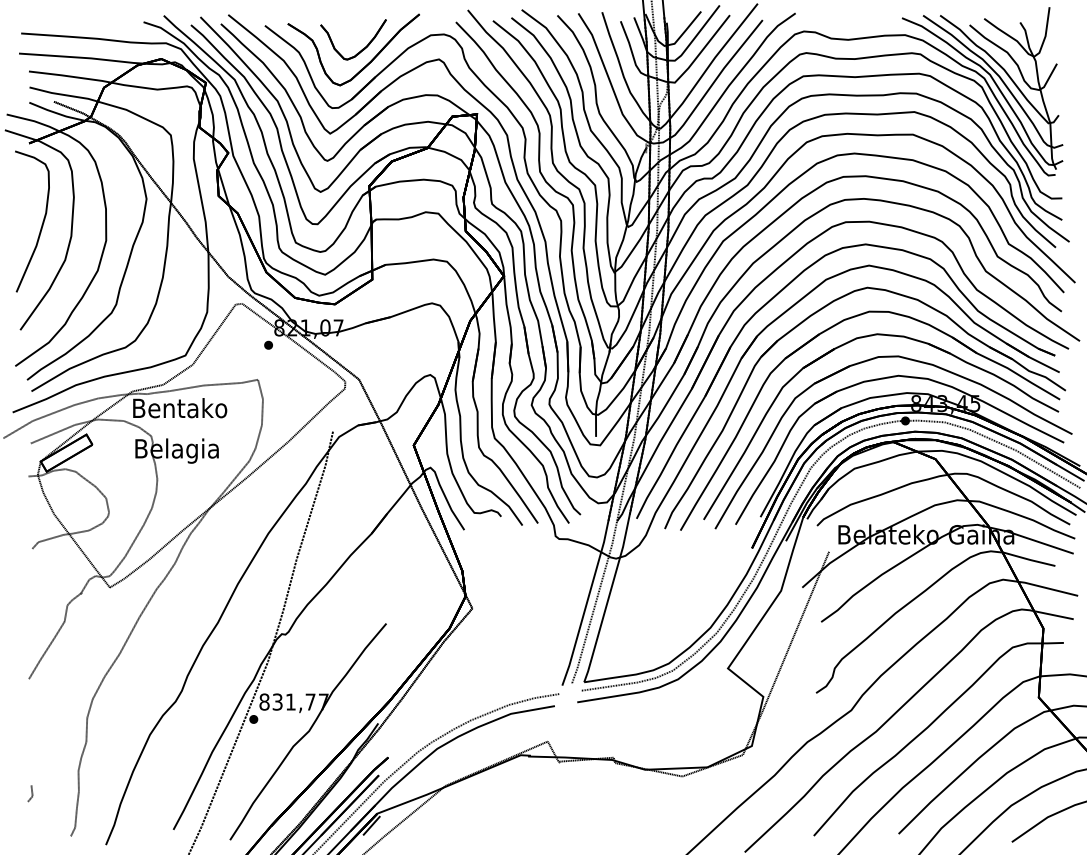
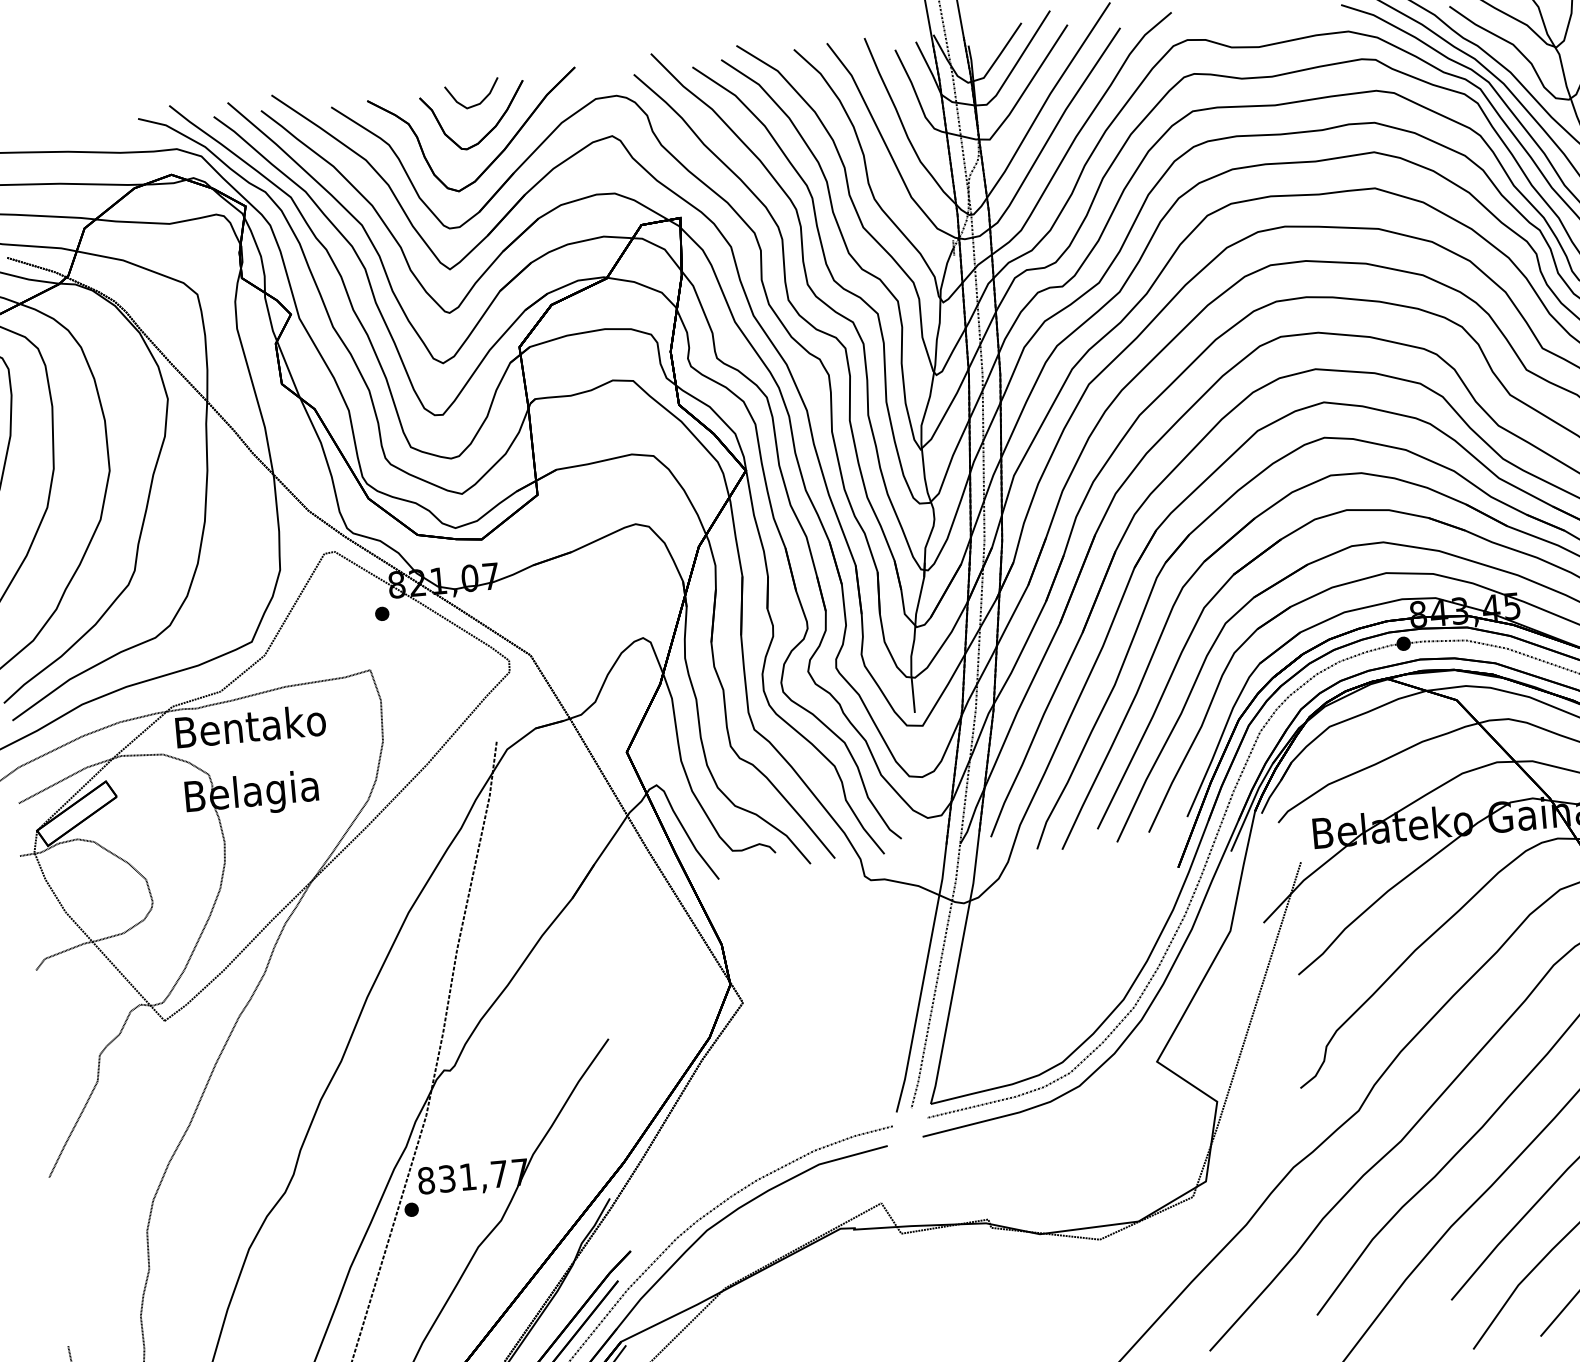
part: (354, 31) -> (474, 103), added

